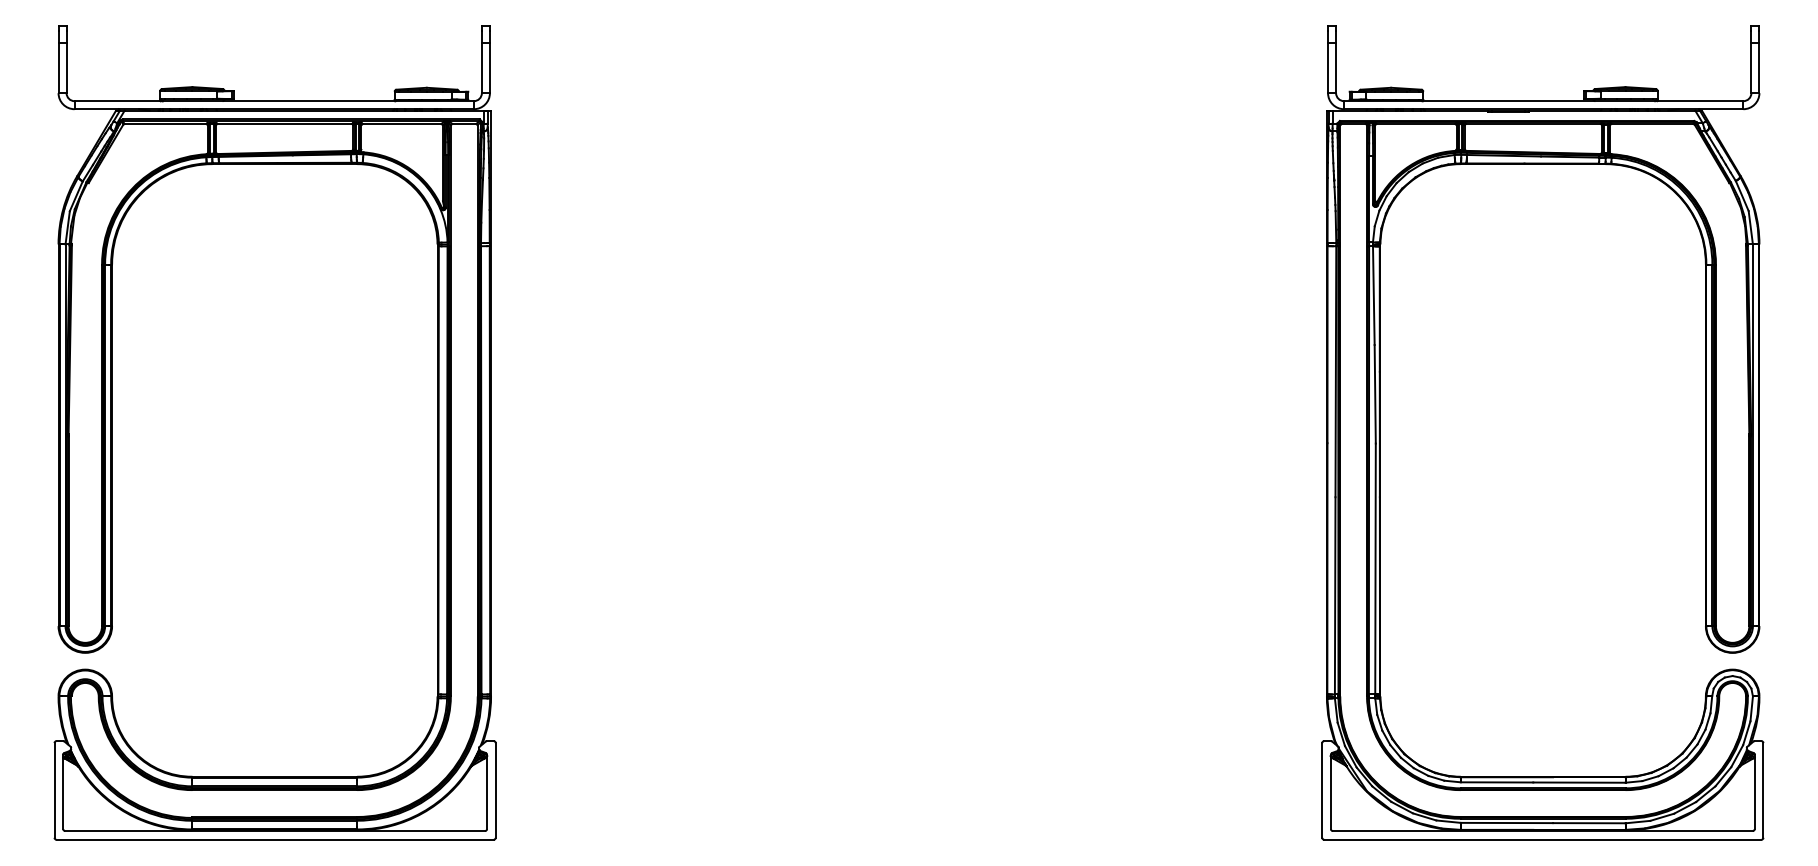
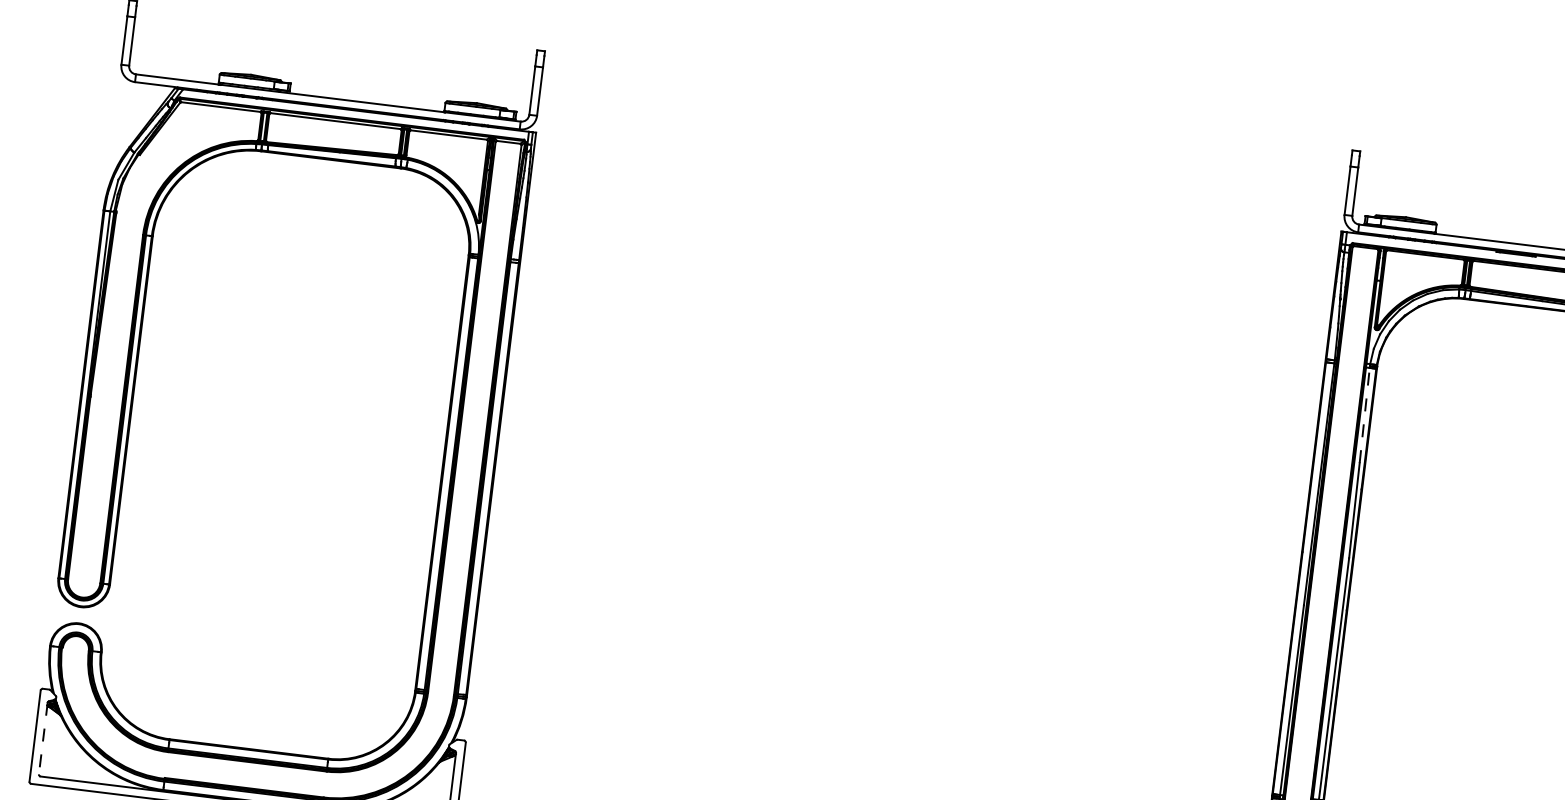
line: (1373, 295) -> (1364, 415), solid -> dashed
line: (63, 792) -> (43, 739), solid -> dashed

